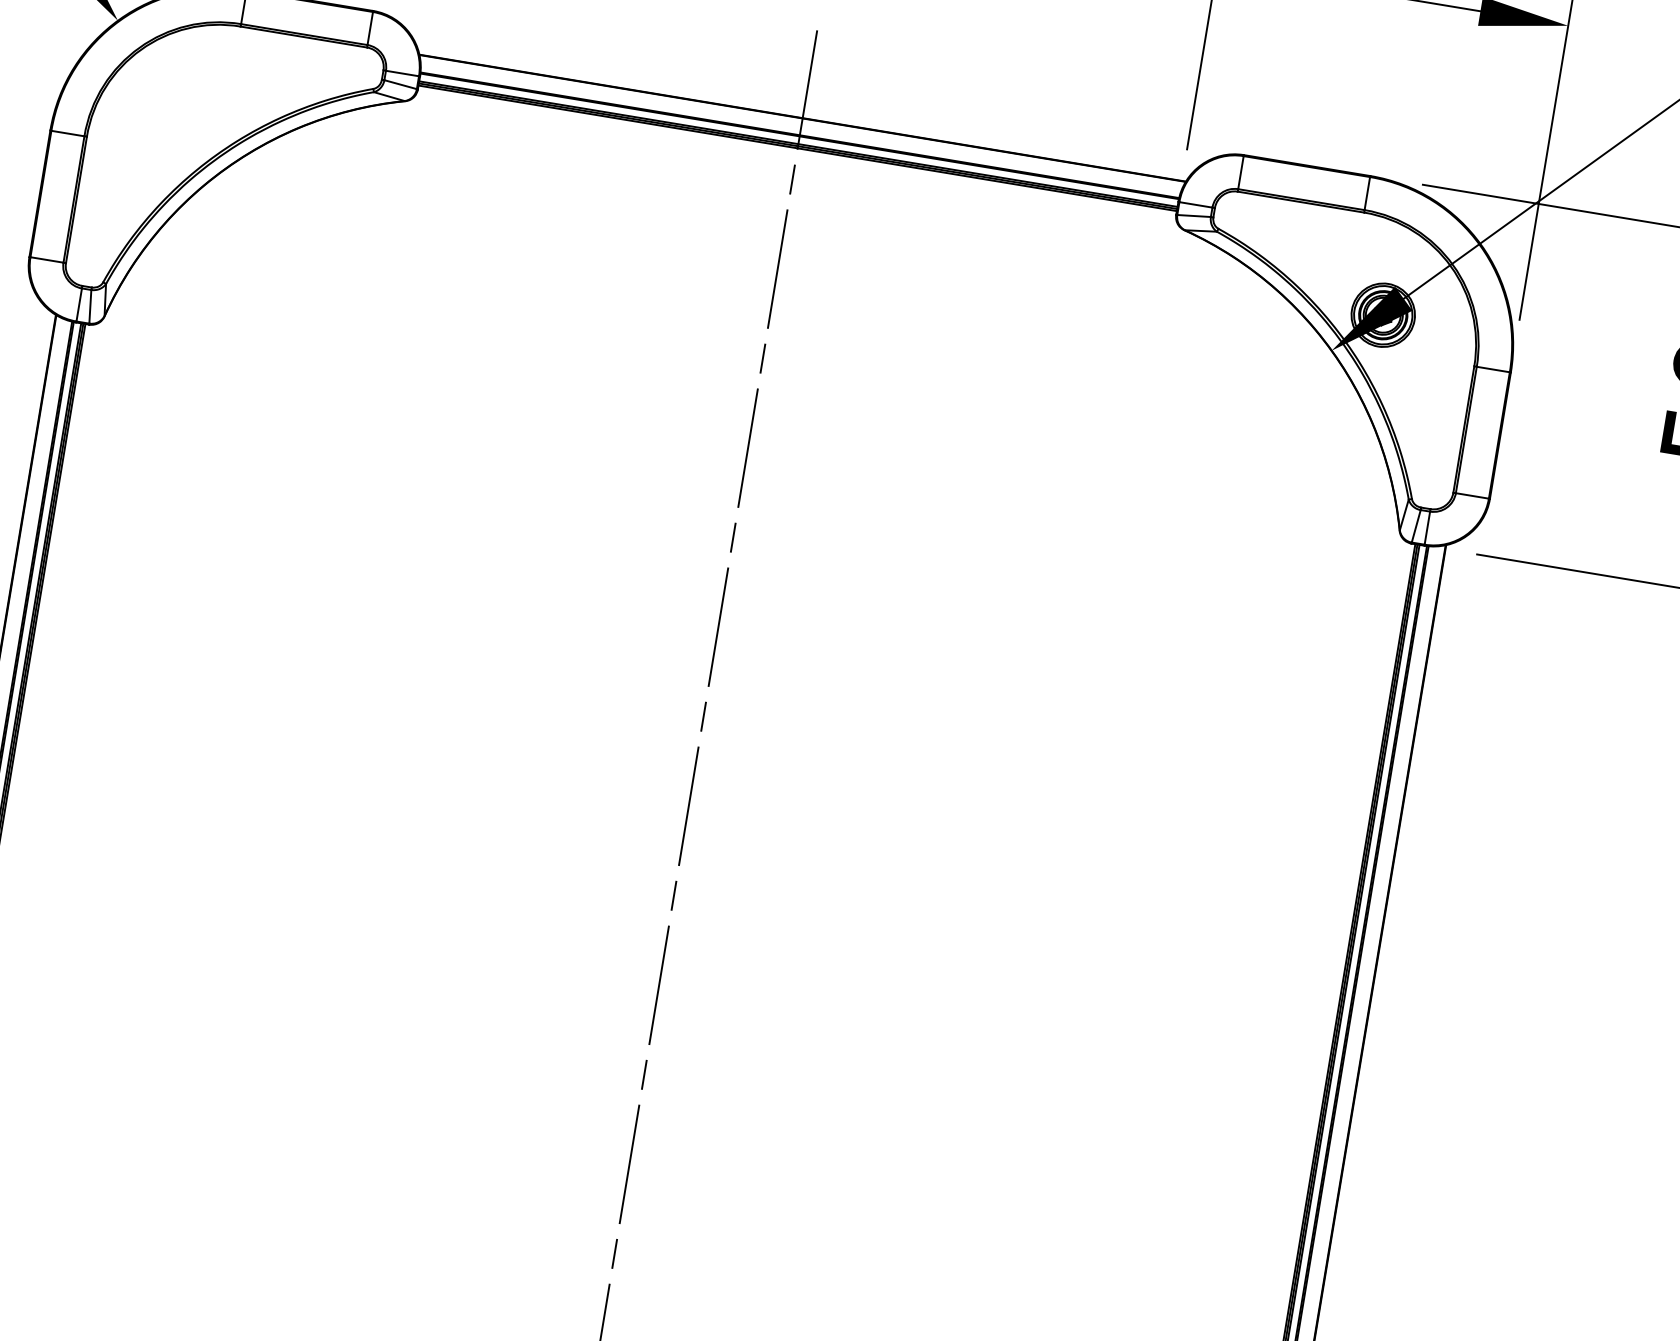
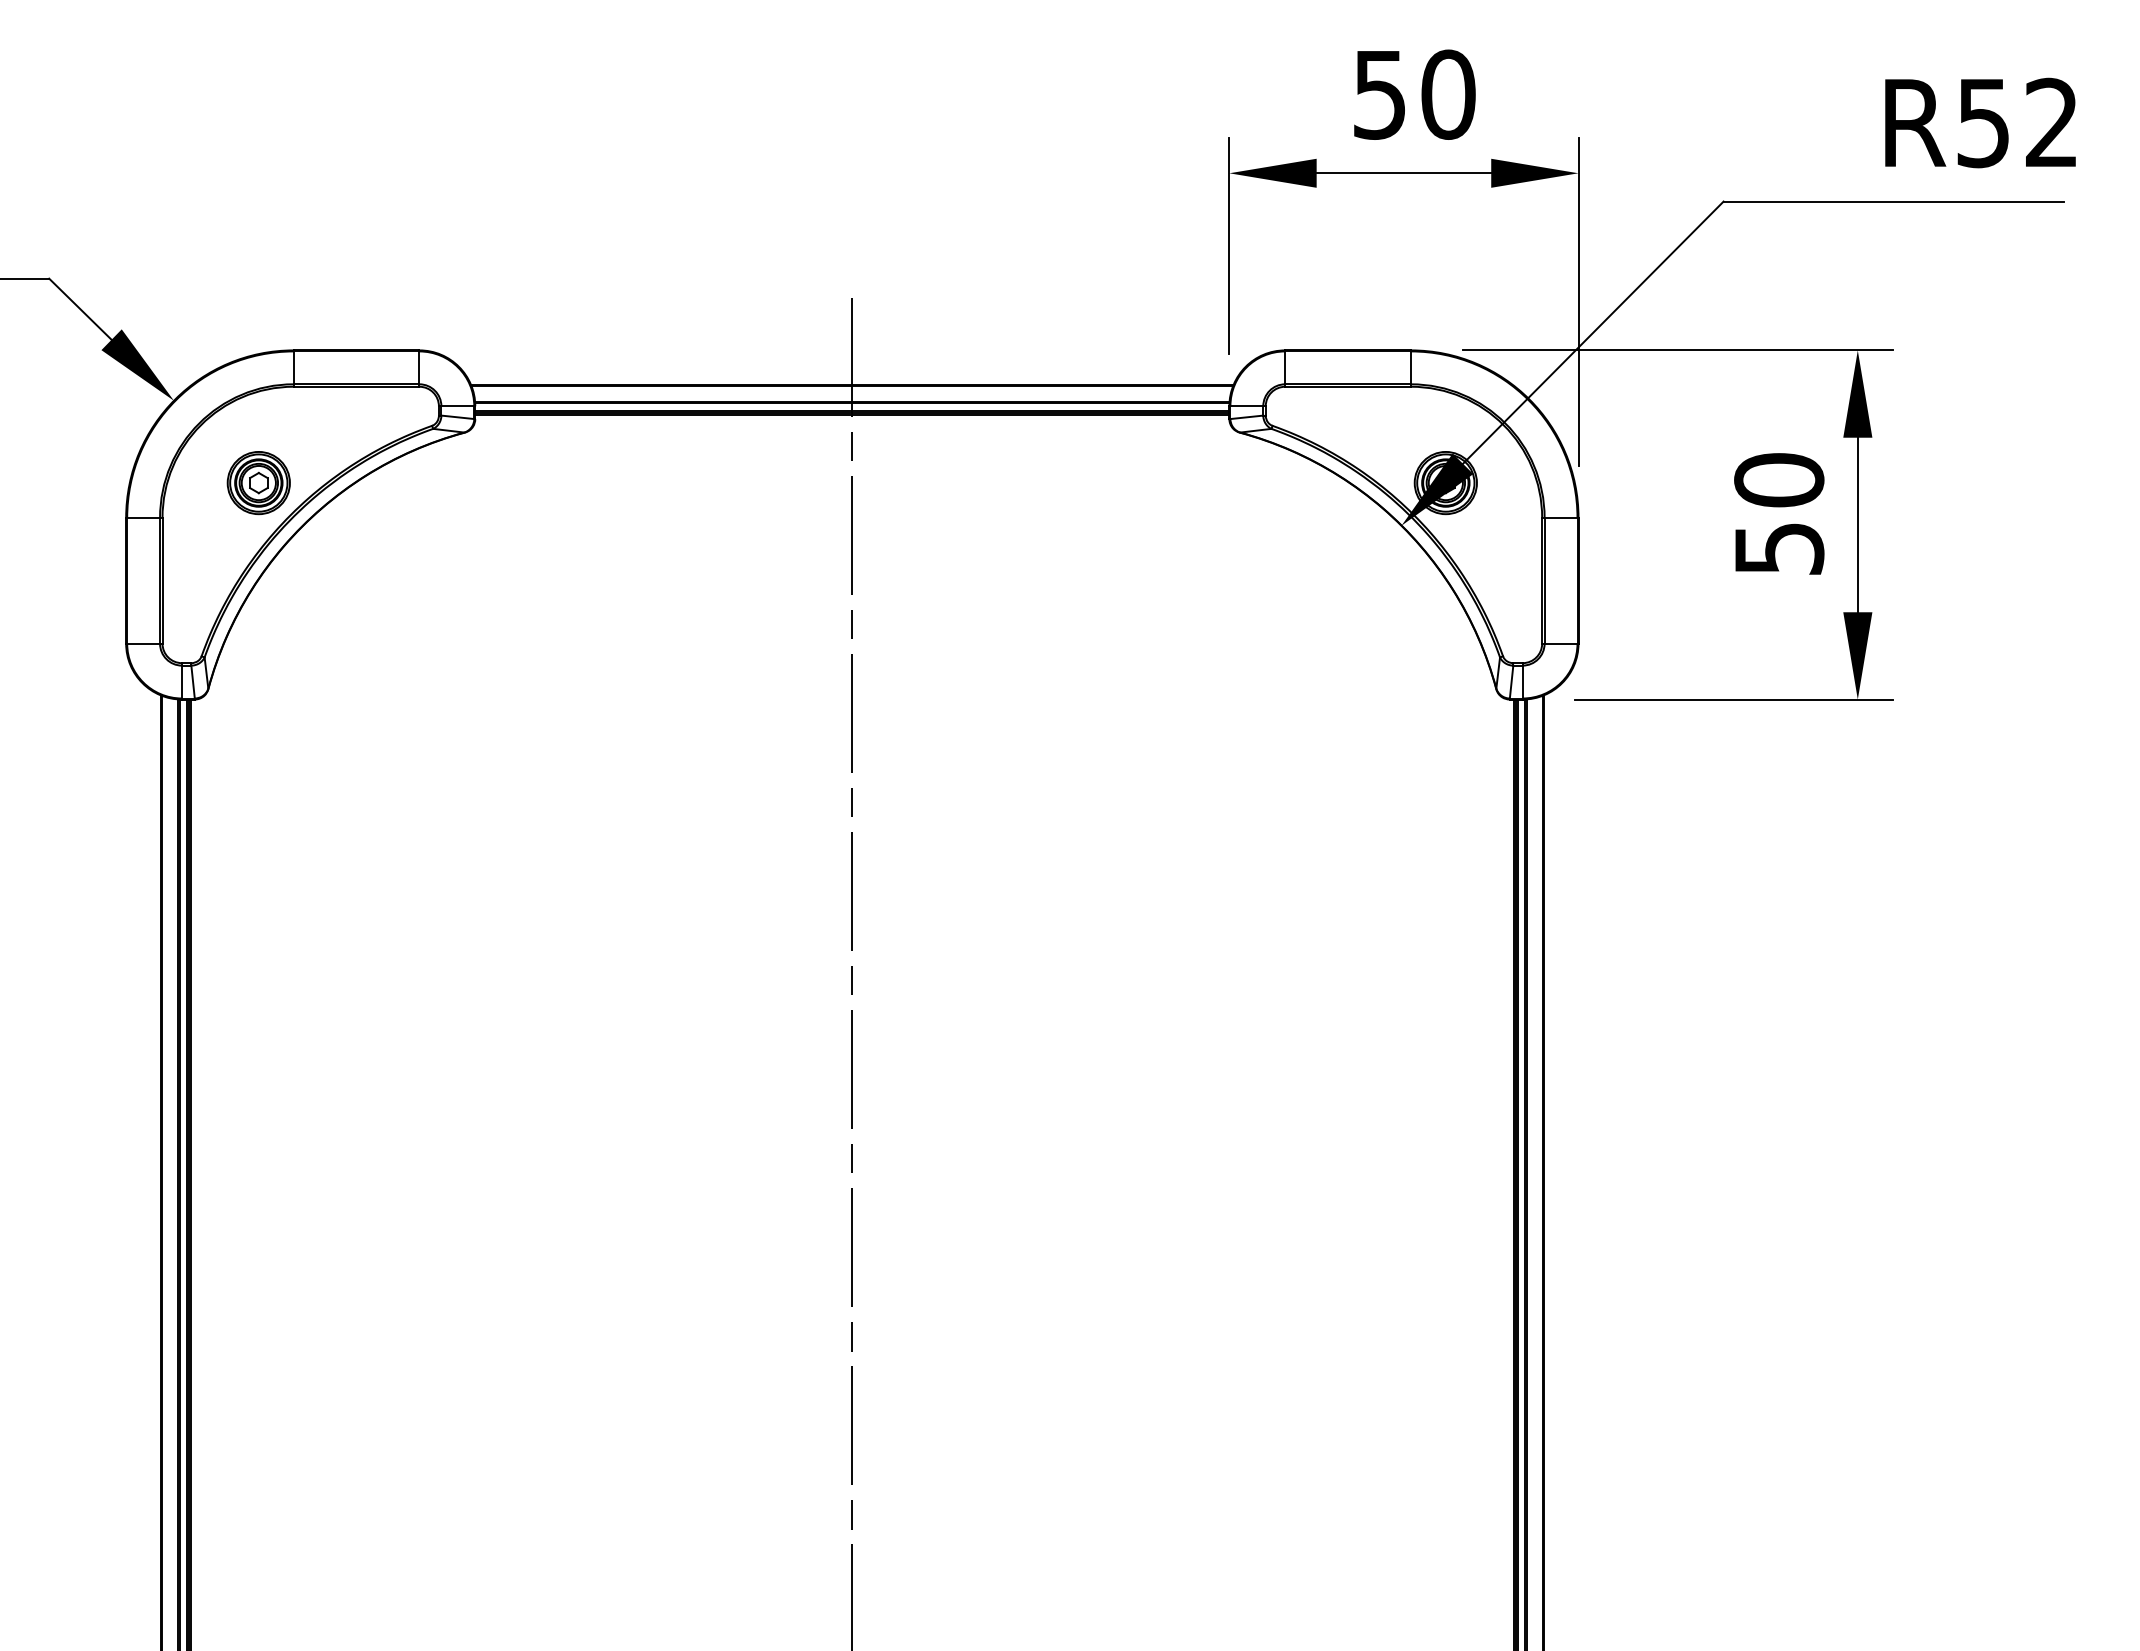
part: (189, 118) -> (258, 483), added

